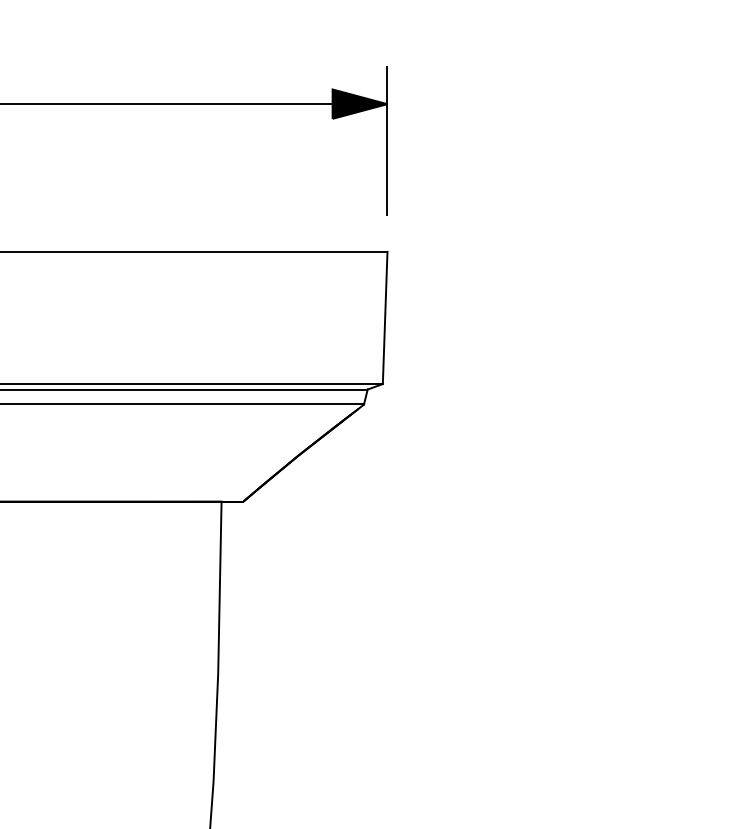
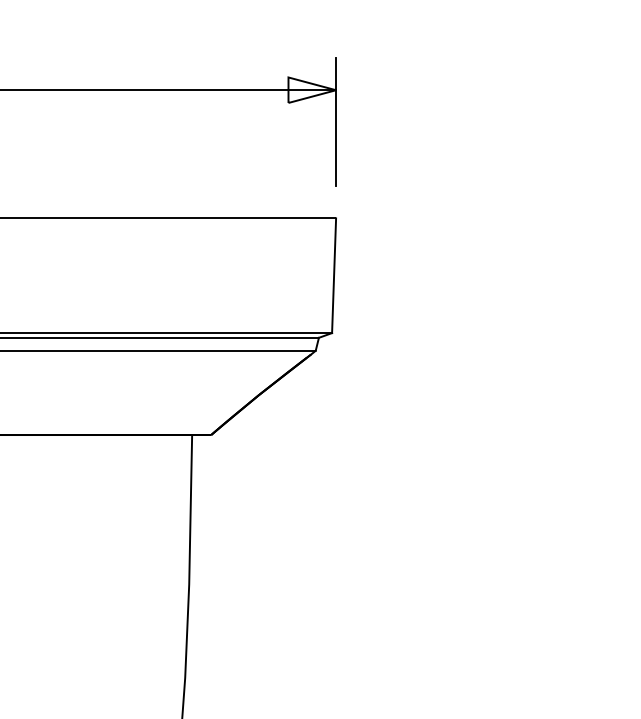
fill: (360, 103) -> (312, 89), removed

